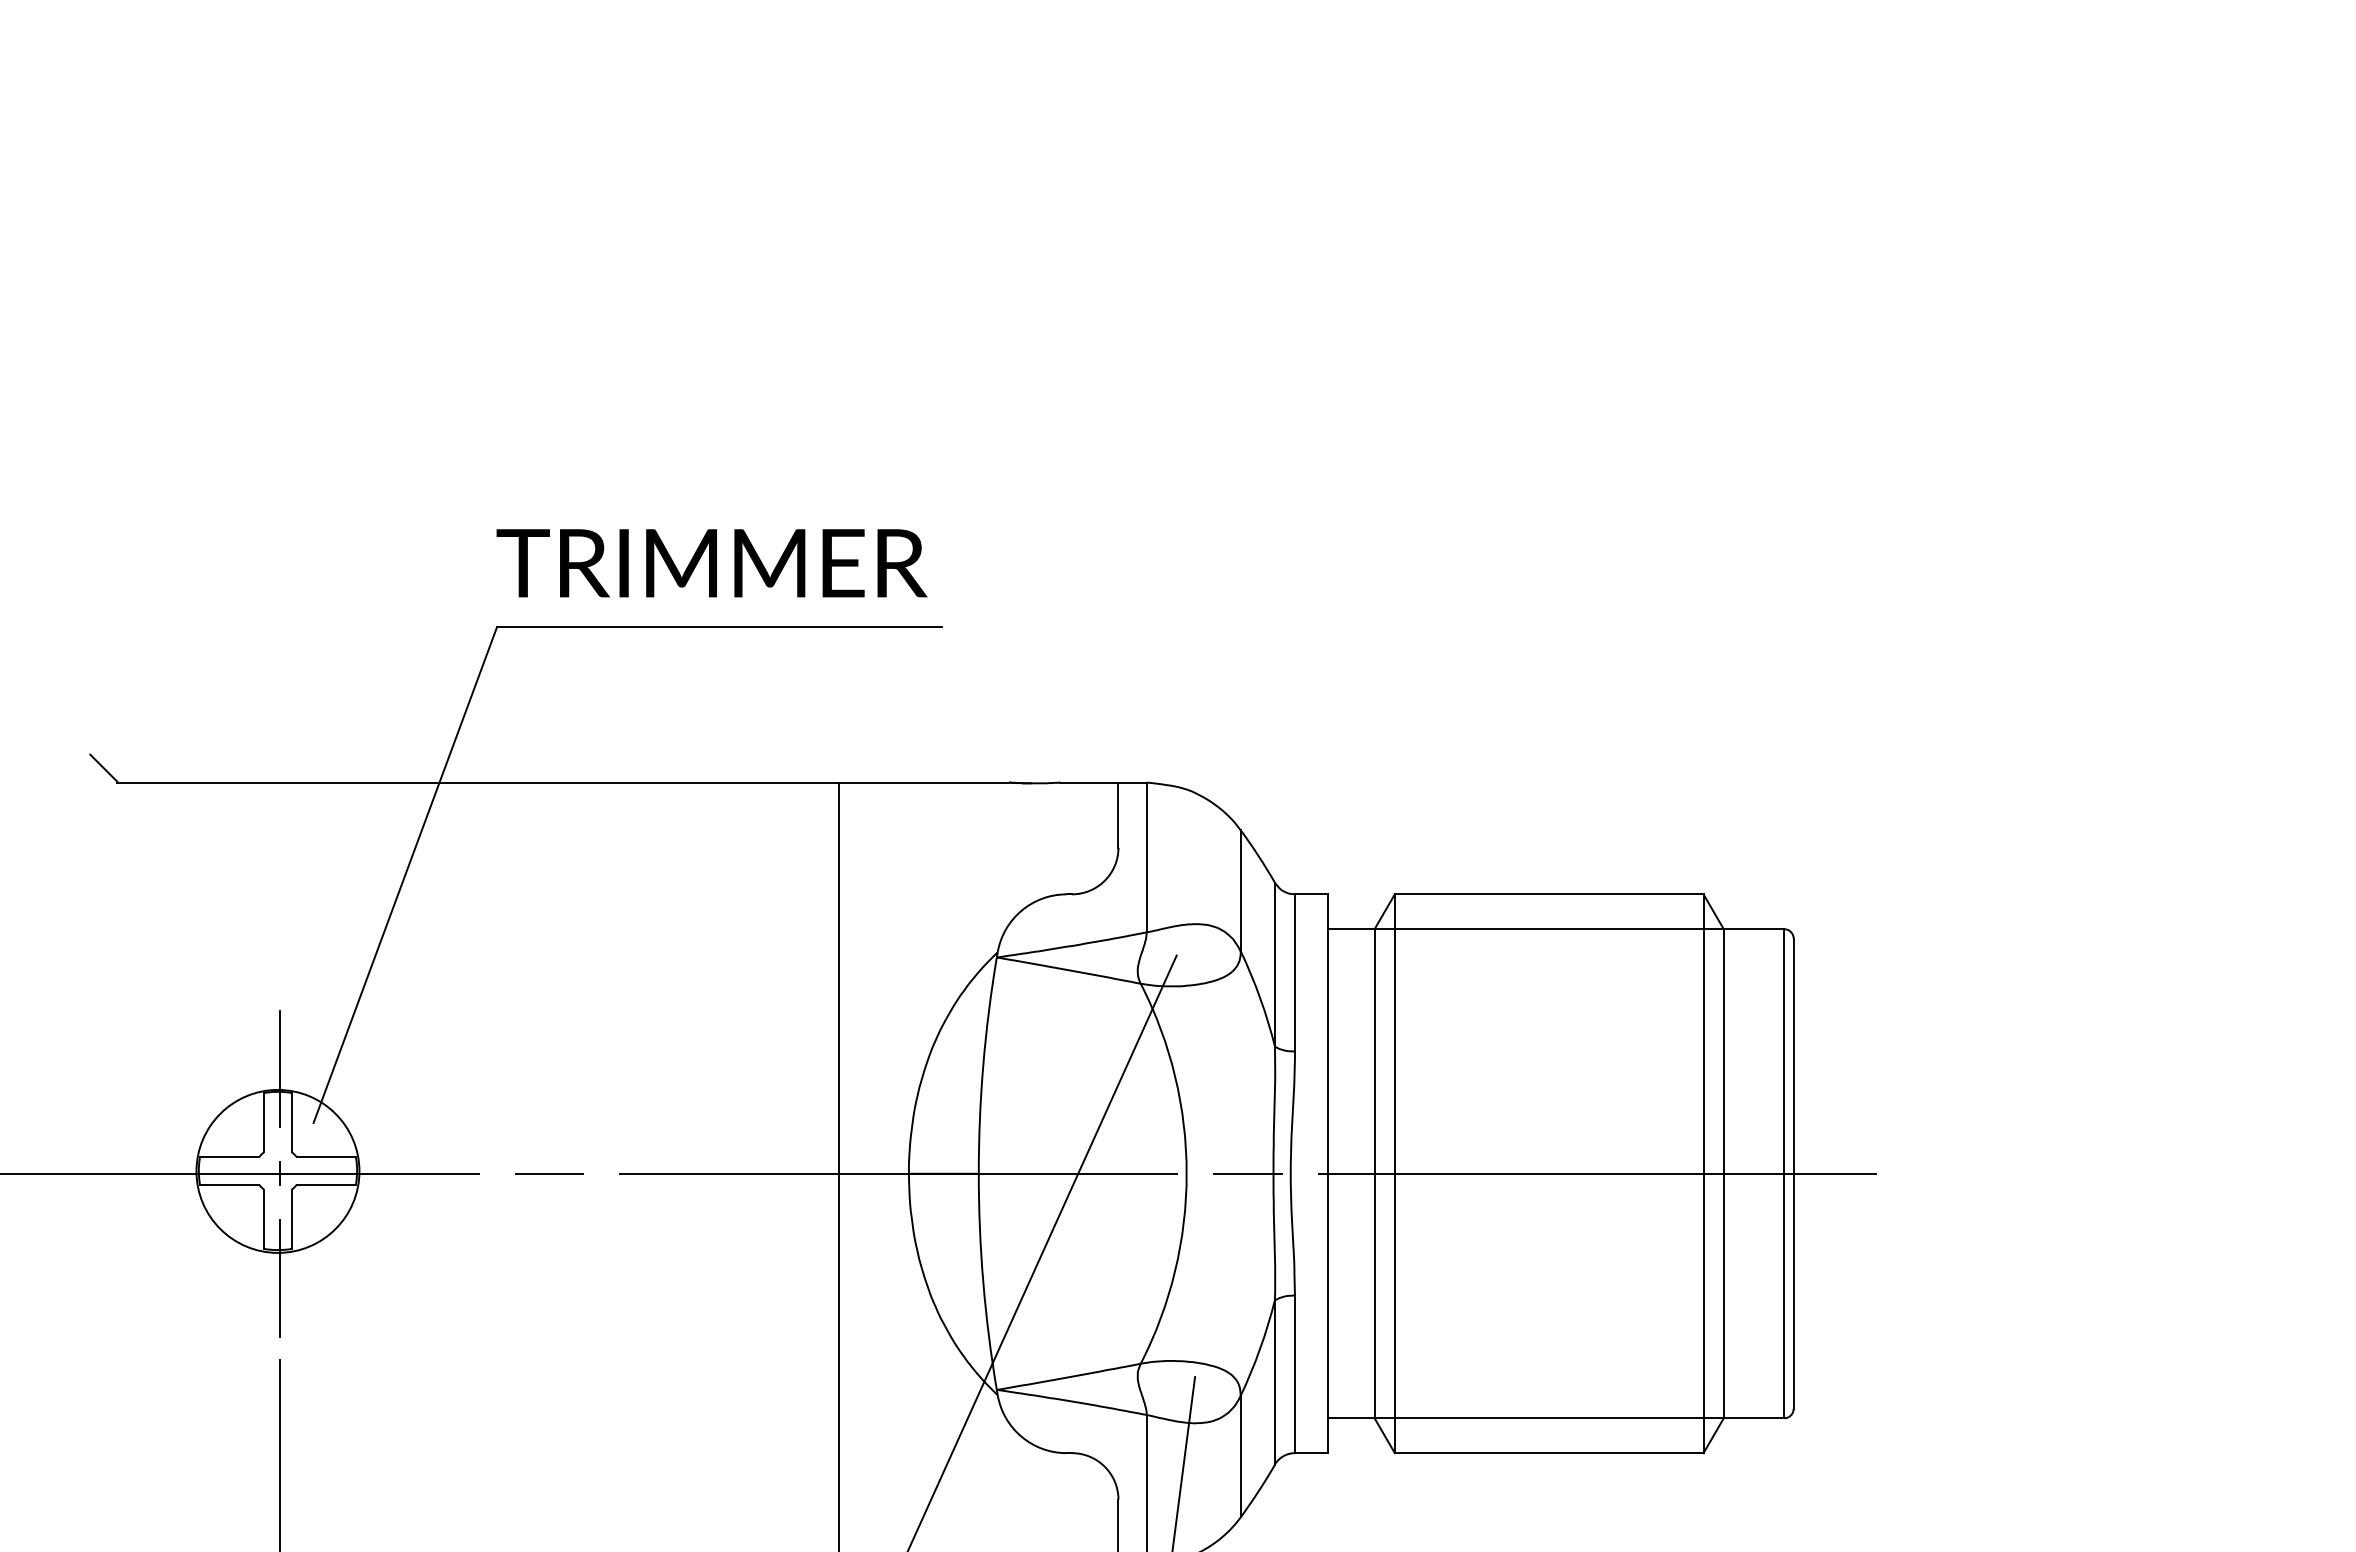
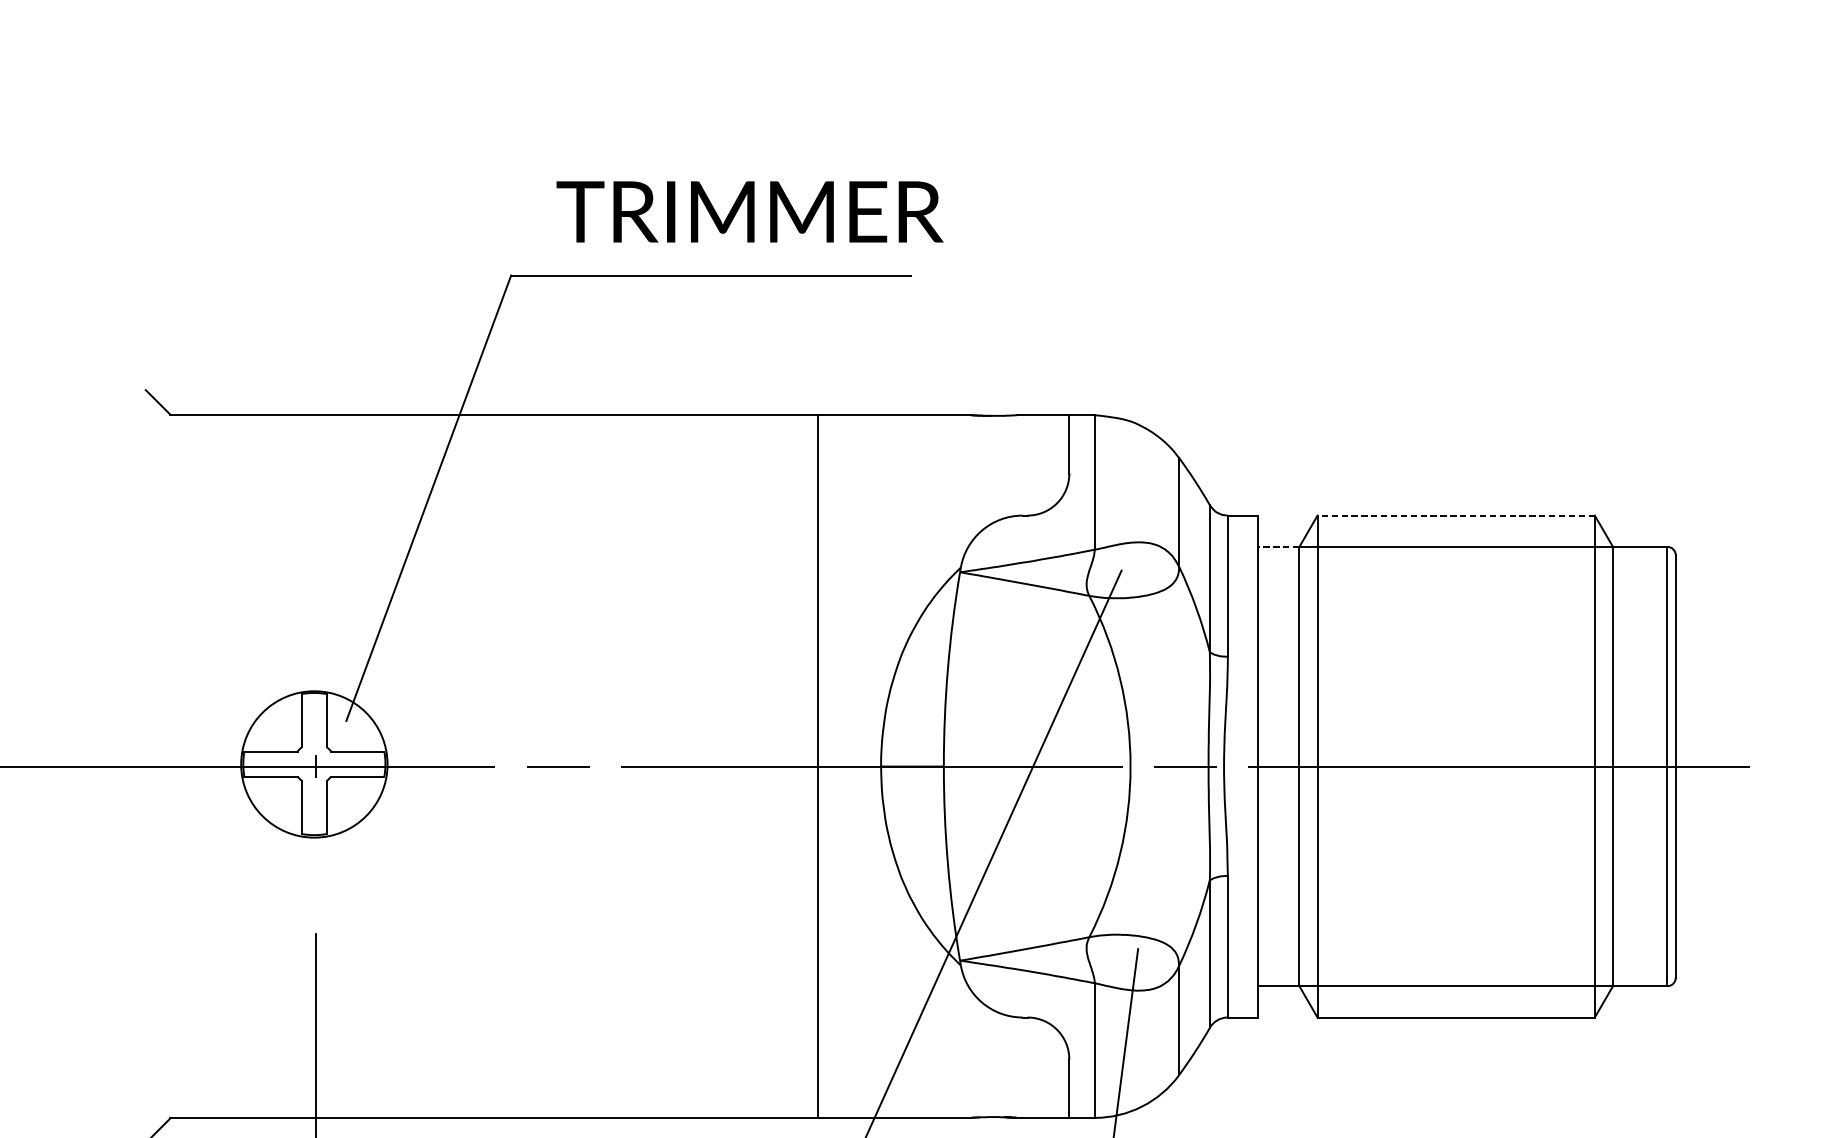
text: (711, 563) -> (749, 212), moved
line: (1548, 894) -> (1455, 515), solid -> dashed
line: (1350, 929) -> (1277, 547), solid -> dashed
line: (280, 1068) -> (316, 672), removed
line: (280, 1278) -> (316, 860), removed

